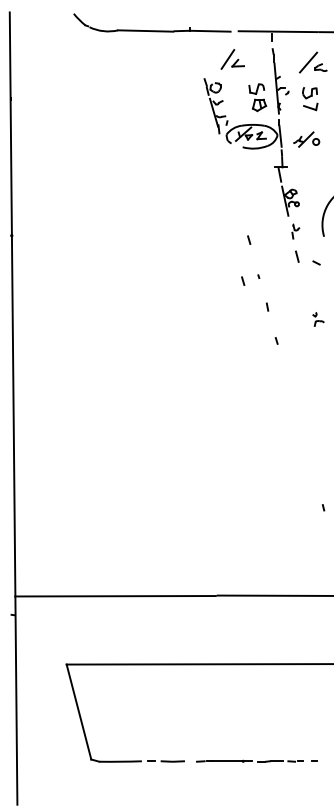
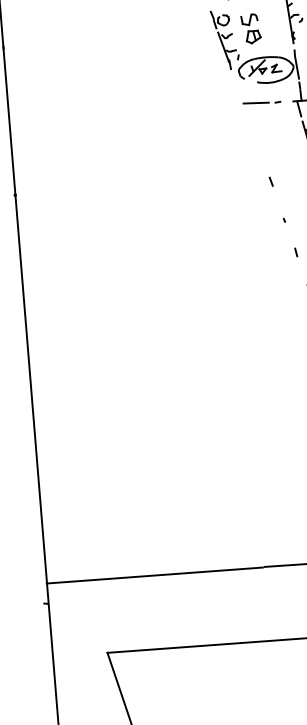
part: (257, 97) -> (250, 28), moved
line: (245, 166) -> (261, 102), added
line: (243, 280) -> (268, 225), removed

